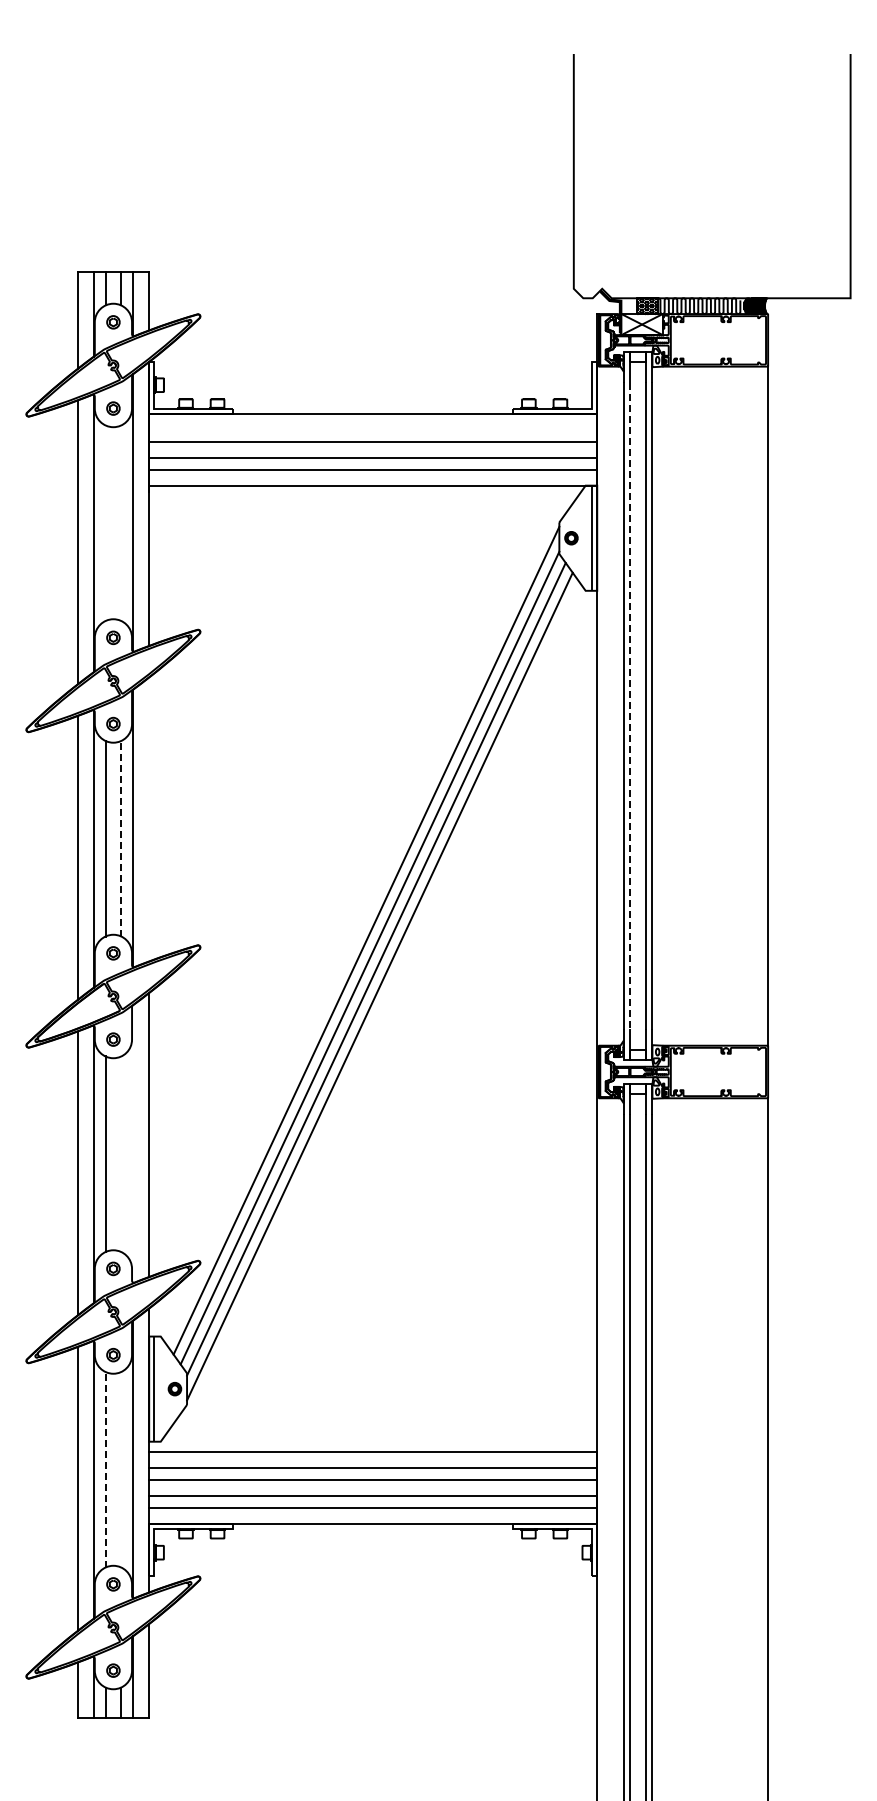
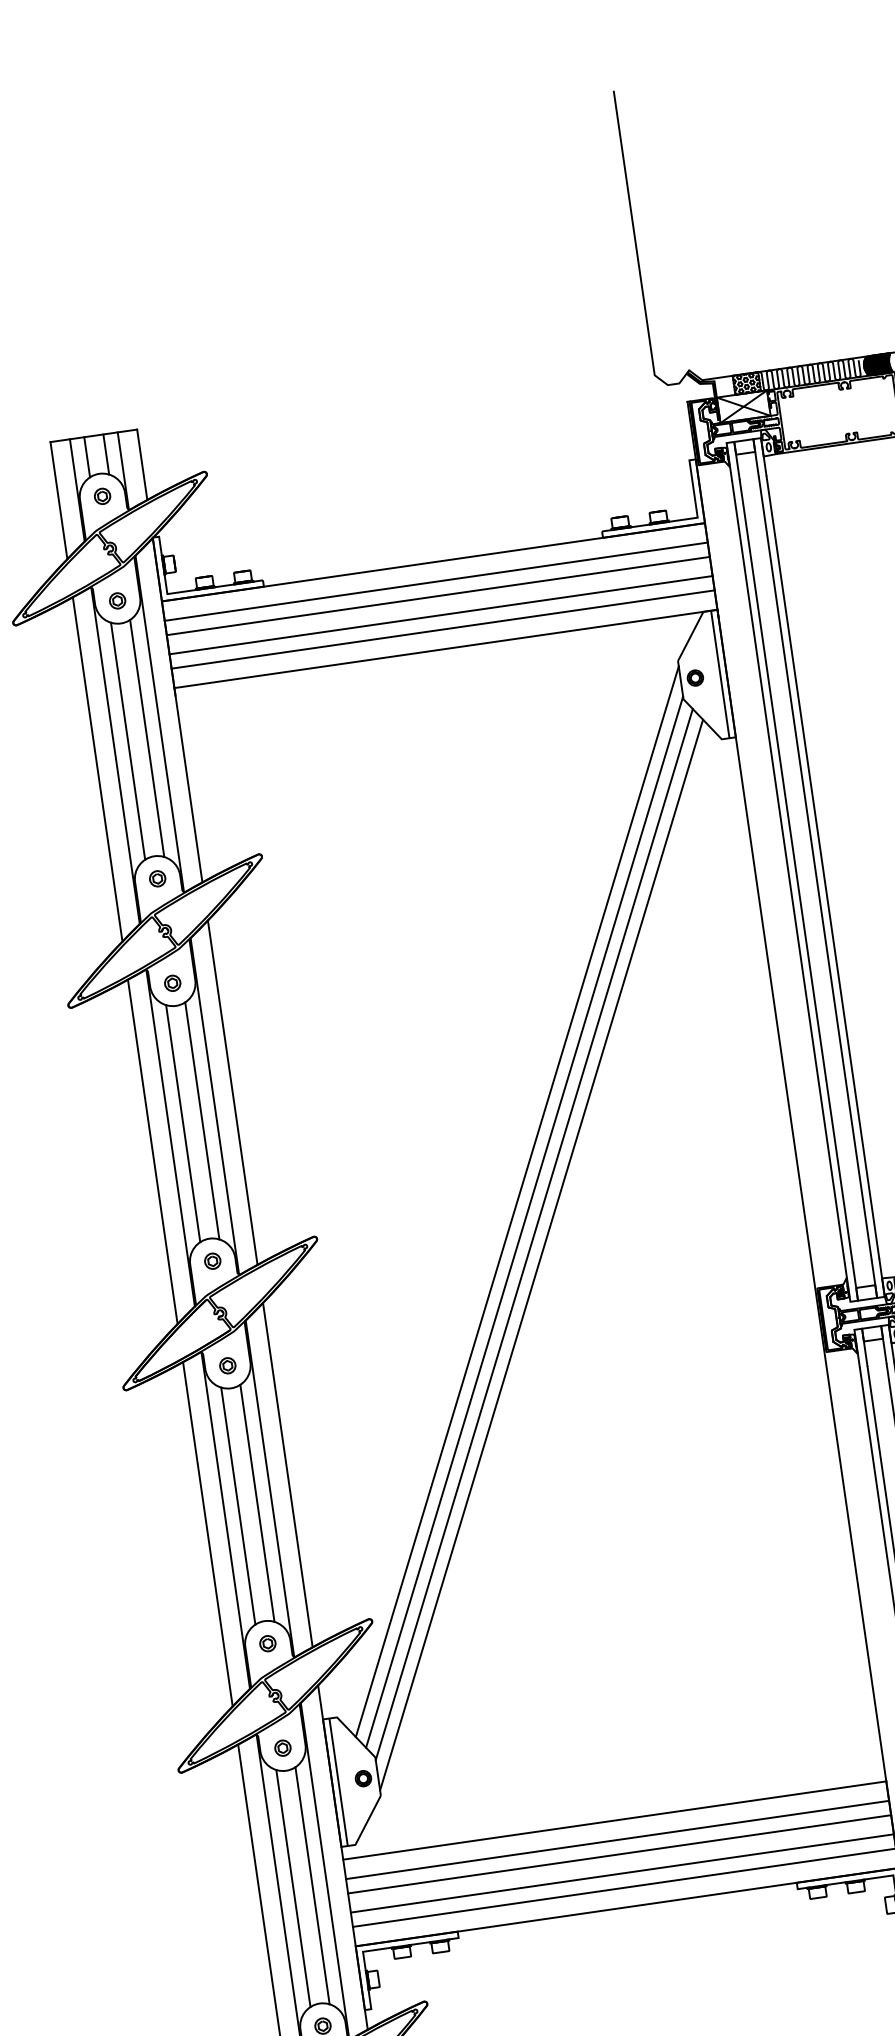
line: (373, 430) -> (436, 582), added
line: (105, 523) -> (128, 741), added
line: (121, 523) -> (147, 738), added
line: (630, 706) -> (796, 871), dashed -> solid
line: (149, 819) -> (233, 1092), added
line: (121, 838) -> (202, 1120), dashed -> solid
line: (133, 1143) -> (270, 1488), added
line: (121, 1154) -> (257, 1503), added
line: (105, 1469) -> (293, 1888), dashed -> solid
line: (121, 1469) -> (312, 1885), added

